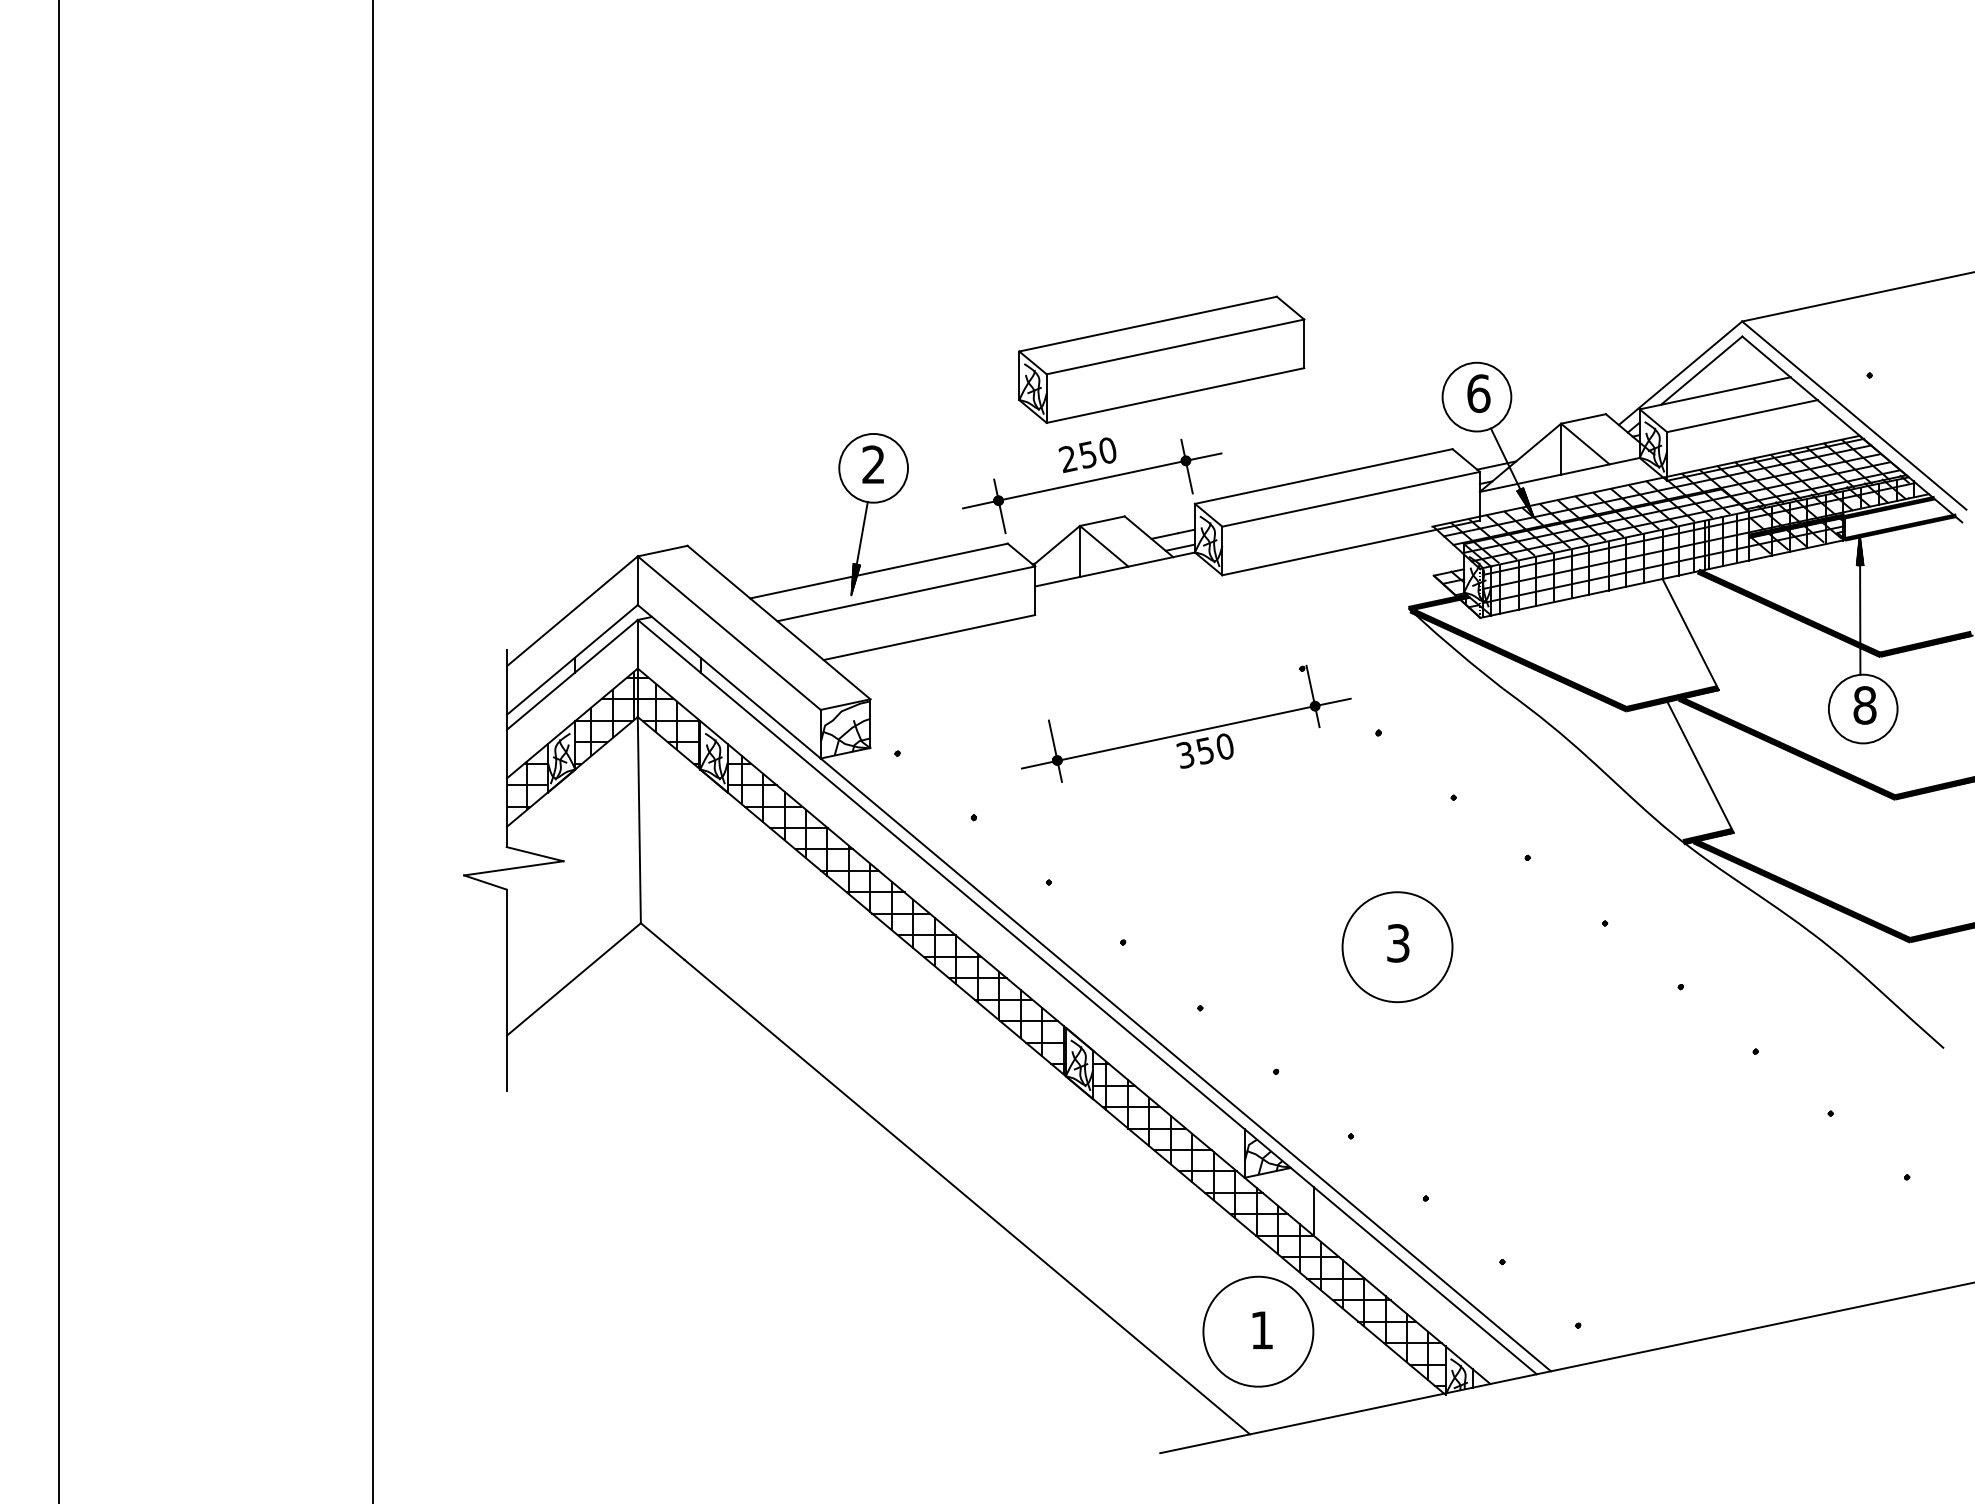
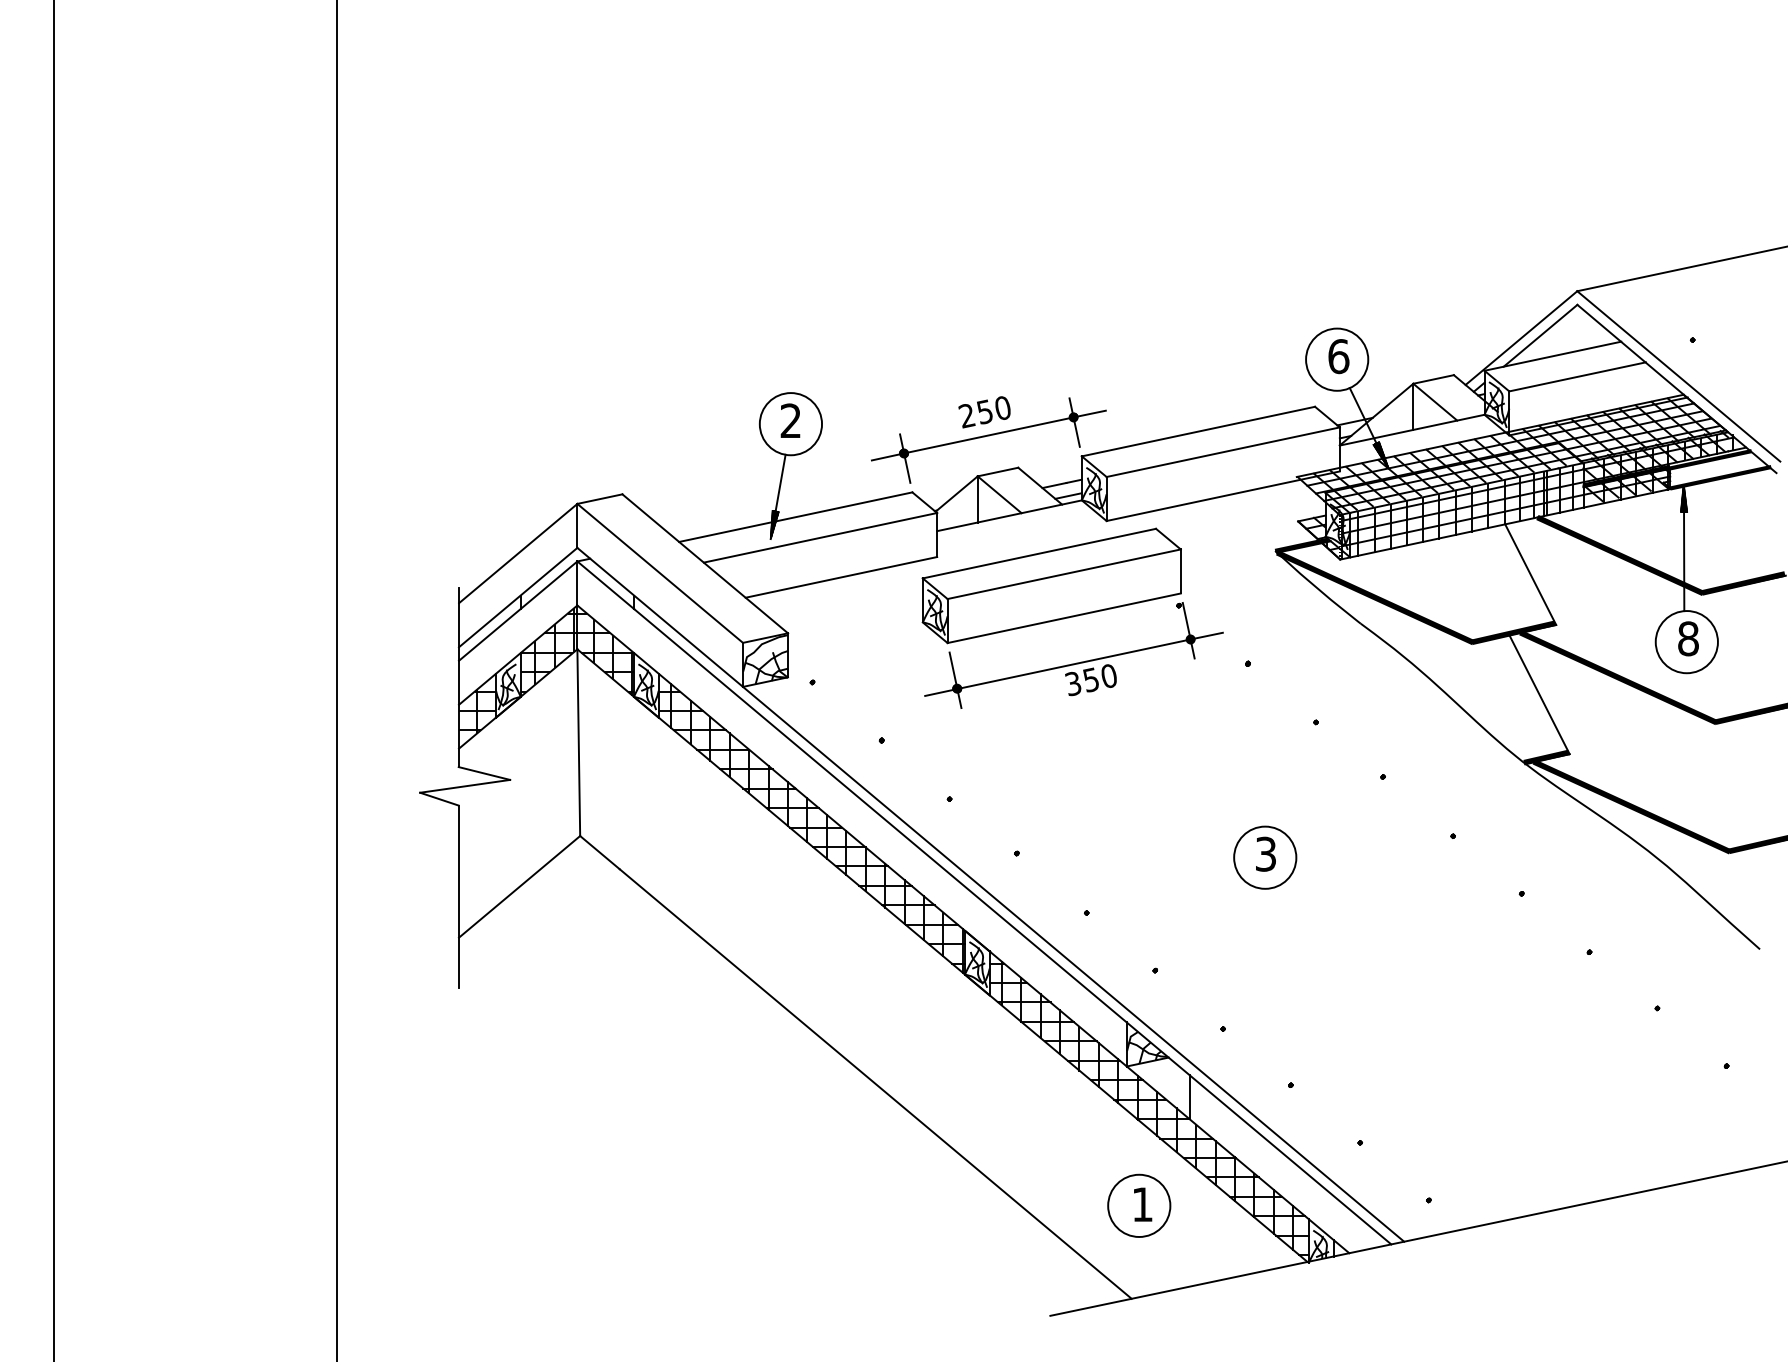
part: (1161, 359) -> (1051, 585), moved
circle: (1397, 946) -> (1265, 857), size x0.62
circle: (1258, 1331) -> (1139, 1205), size x0.62

